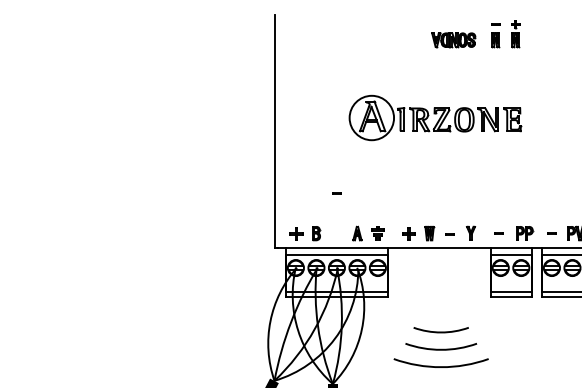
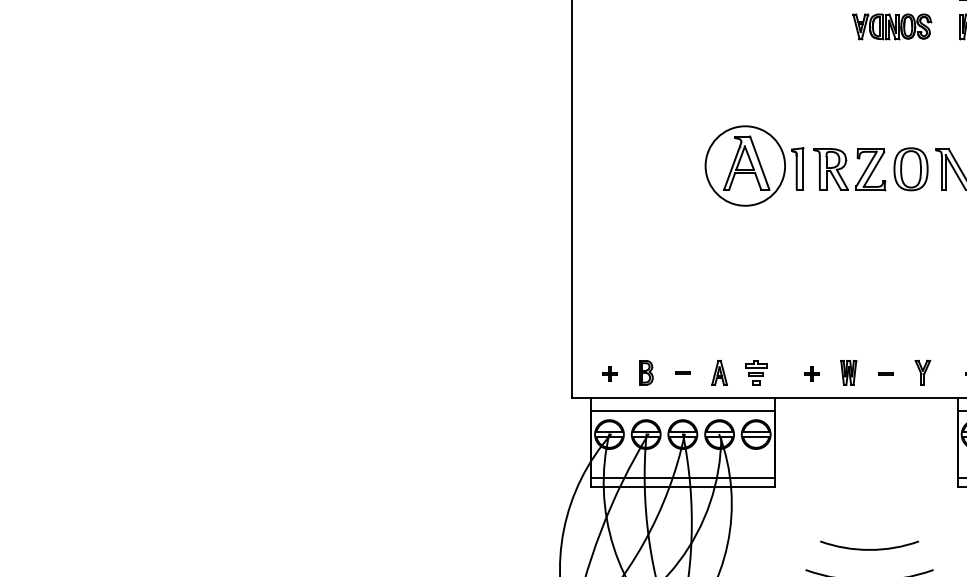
part: (336, 193) -> (682, 372), moved
part: (295, 233) -> (608, 372), size x0.62
part: (408, 233) -> (810, 372), size x0.62

